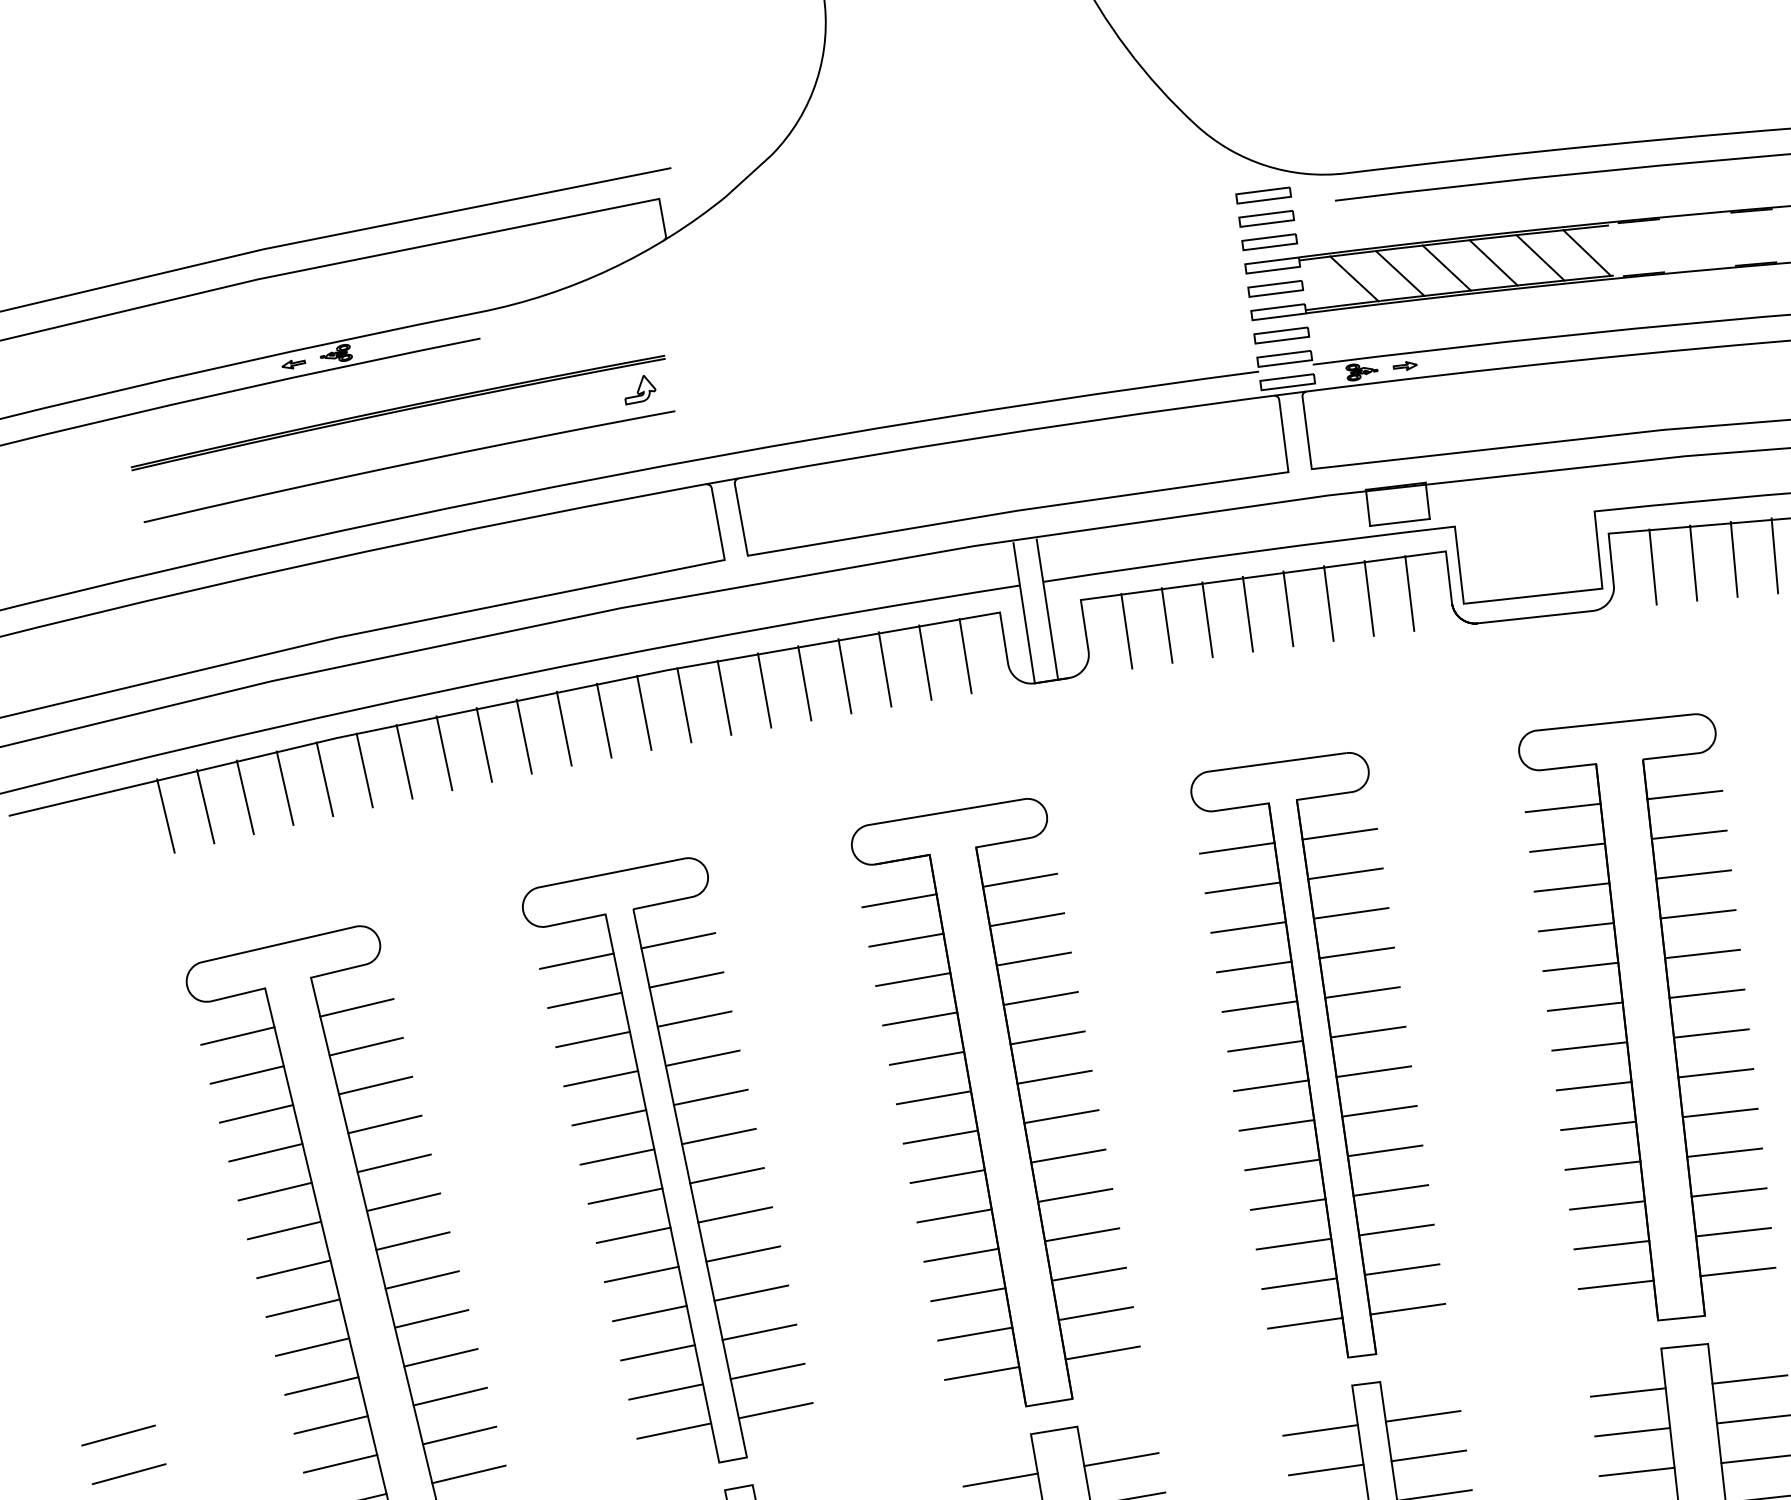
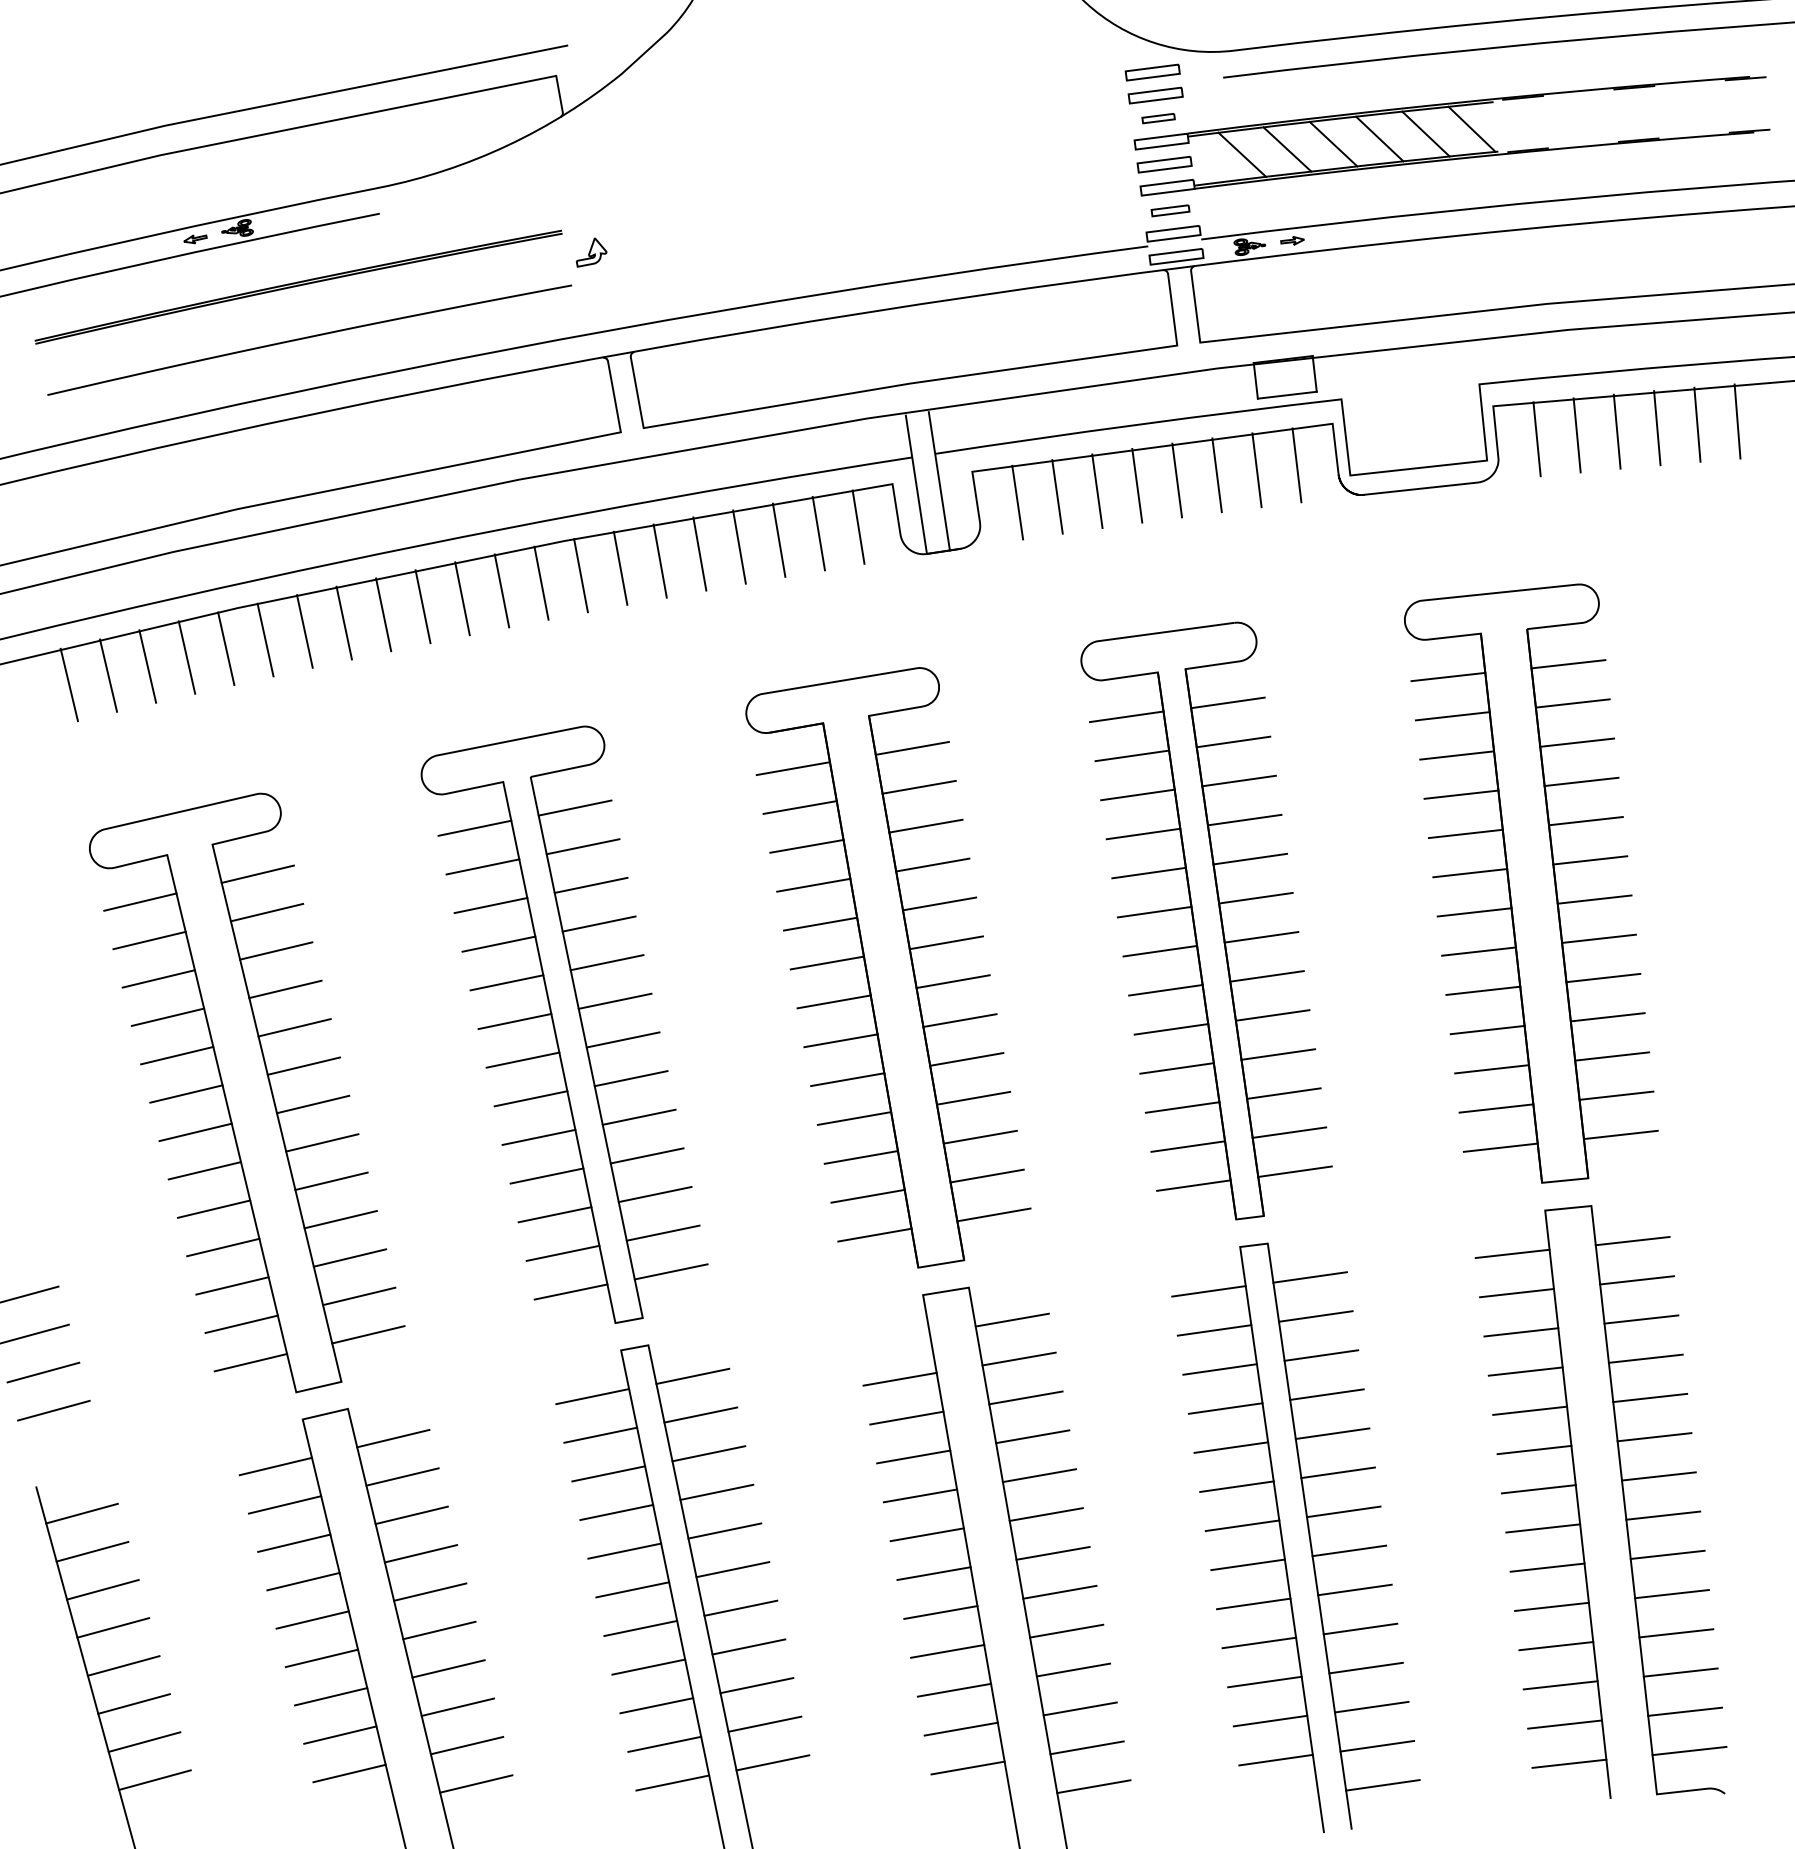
part: (1269, 242) -> (1158, 118), size x0.6
part: (1281, 335) -> (1170, 210), size x0.7
part: (640, 390) -> (591, 252), moved
line: (999, 1479) -> (892, 1339), removed

